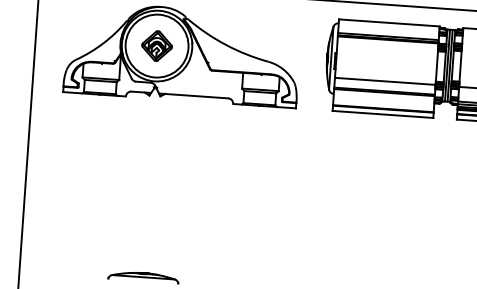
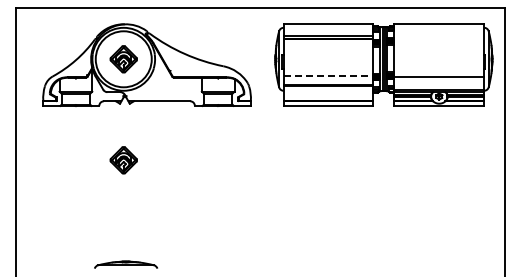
line: (385, 81) -> (328, 76), solid -> dashed
part: (148, 159) -> (123, 160), added

